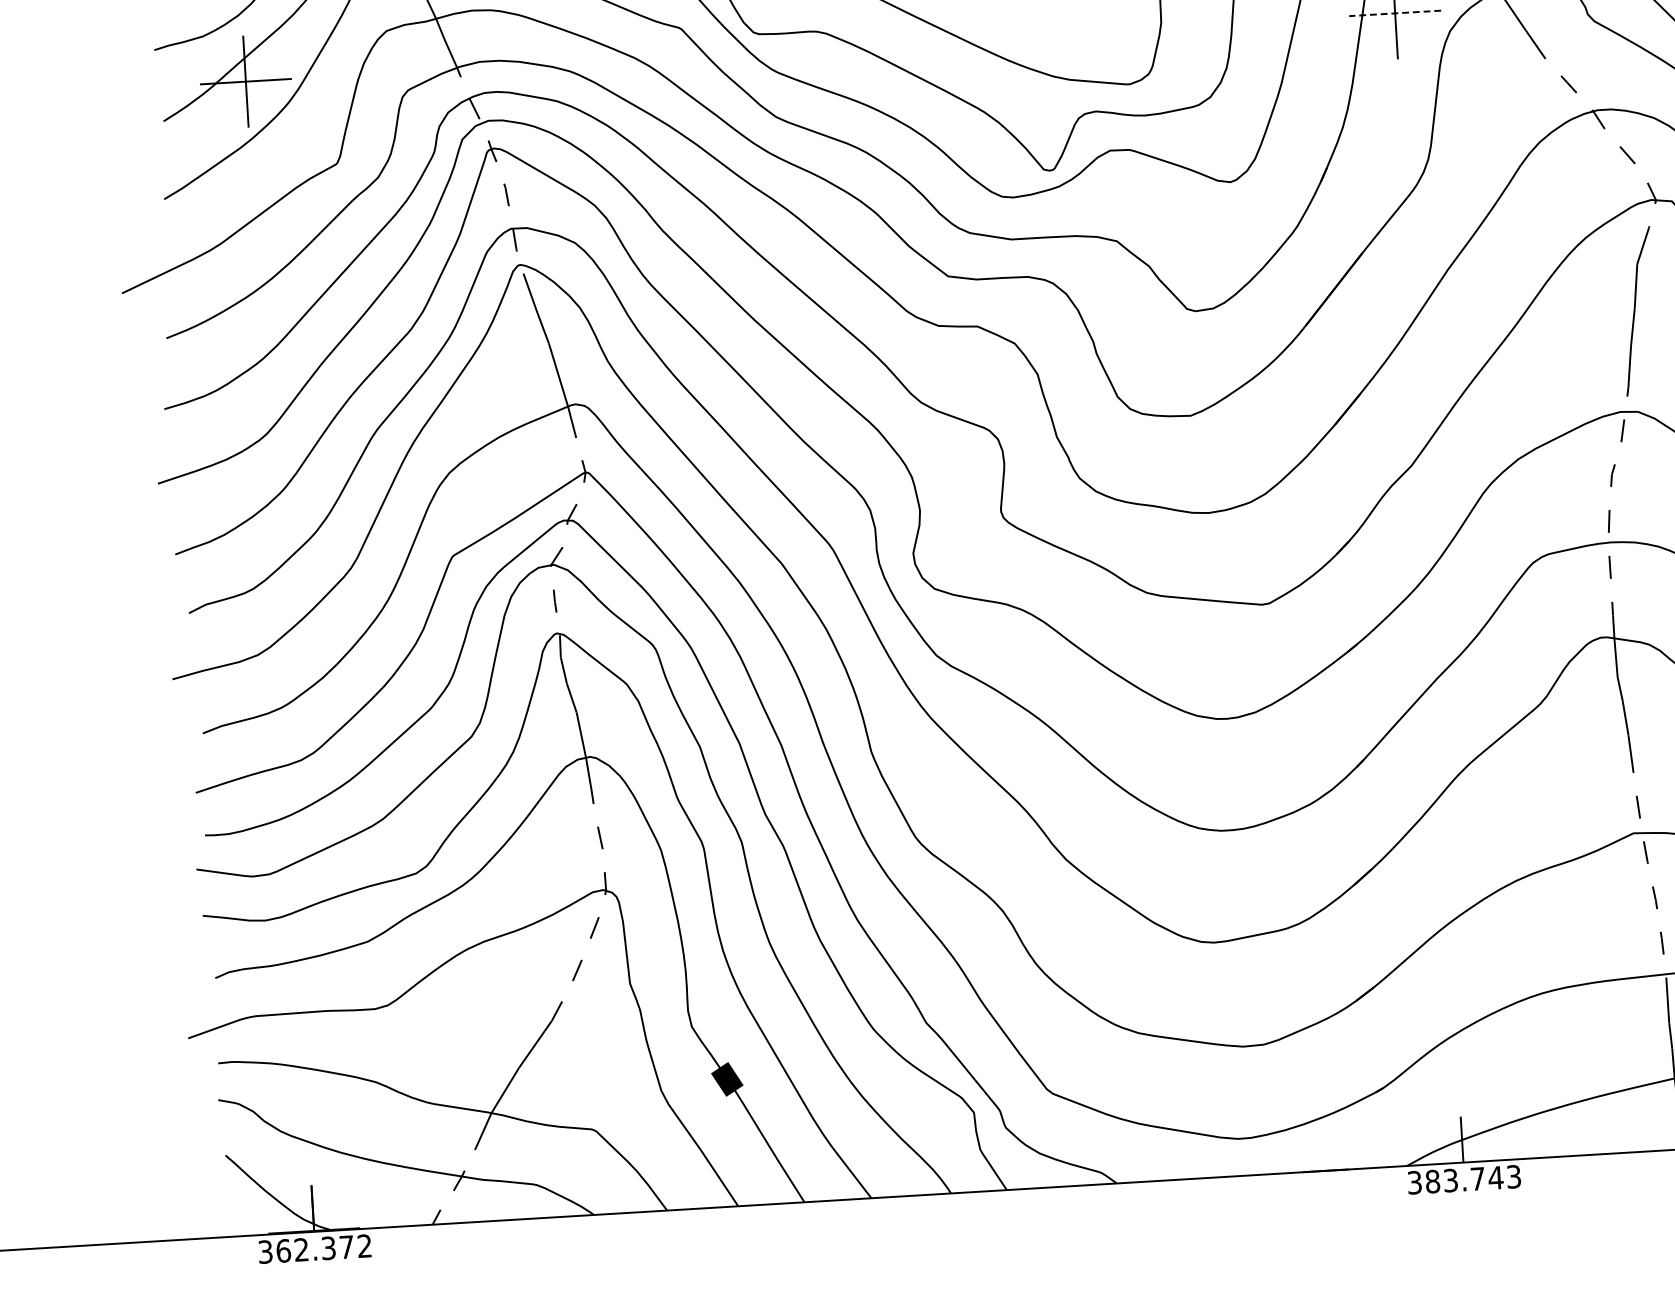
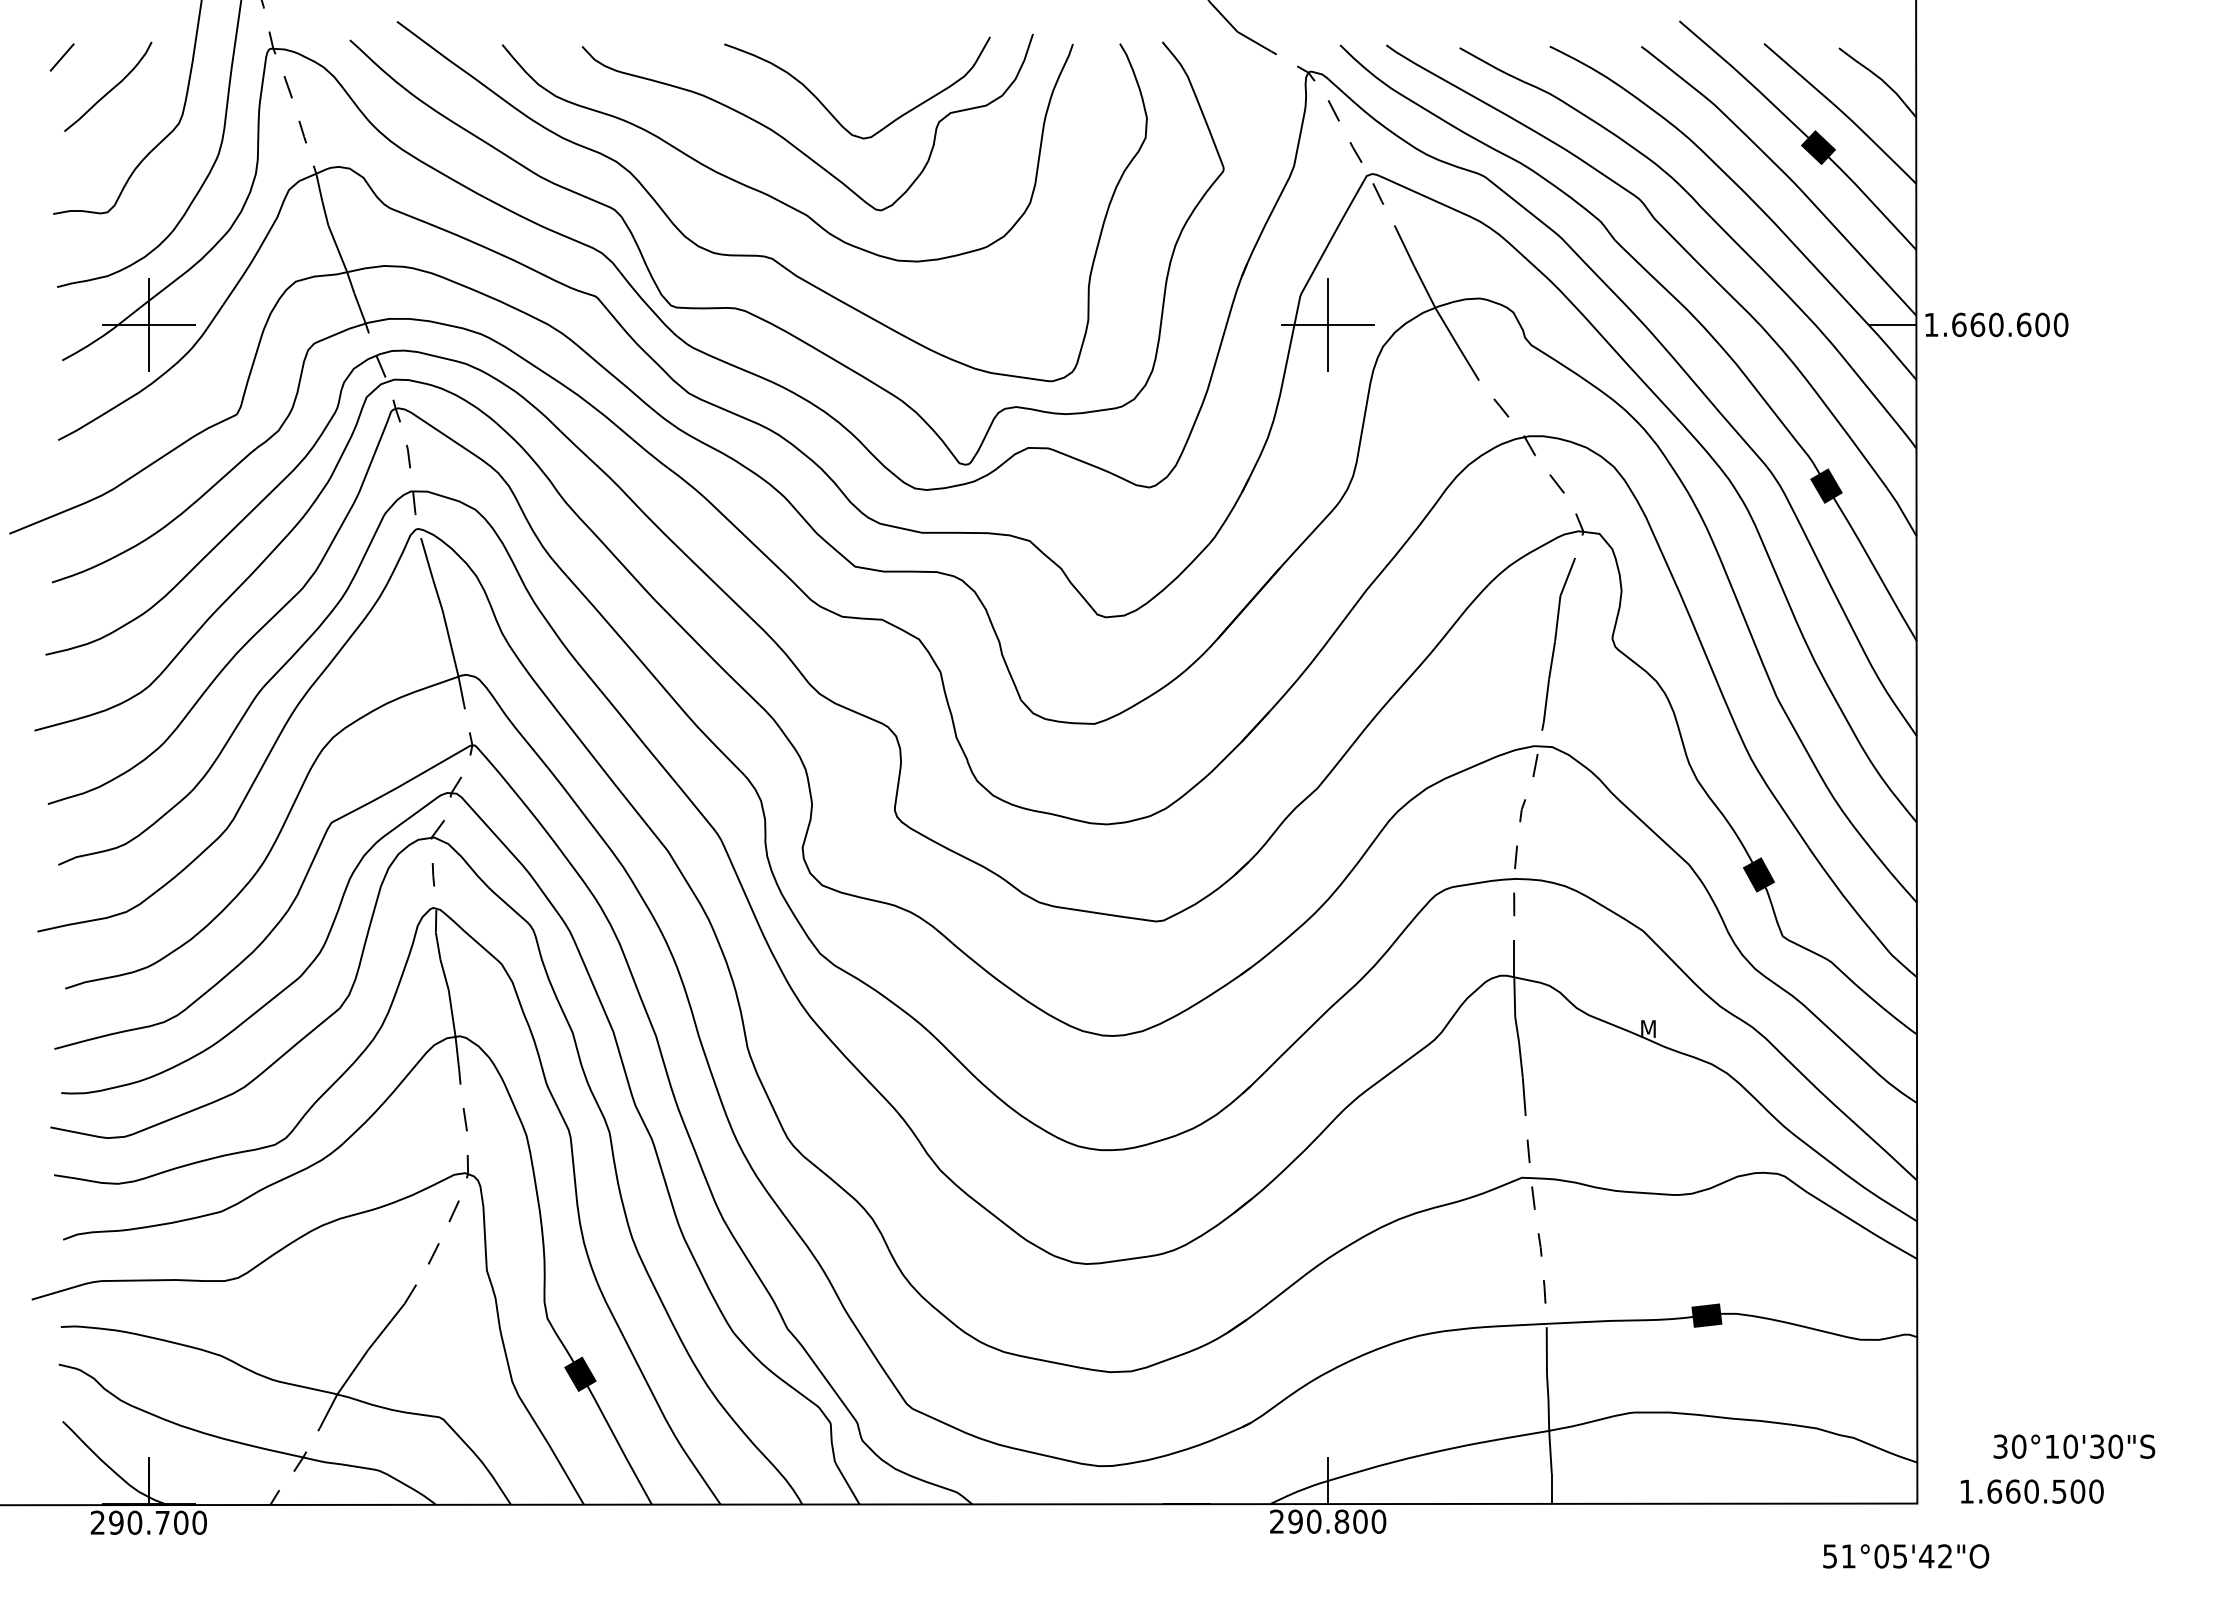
line: (1394, 13) -> (1327, 324), dashed -> solid
text: (1464, 1179) -> (1328, 1521), 383.743 -> 290.800
text: (314, 1248) -> (148, 1522), 362.372 -> 290.700

